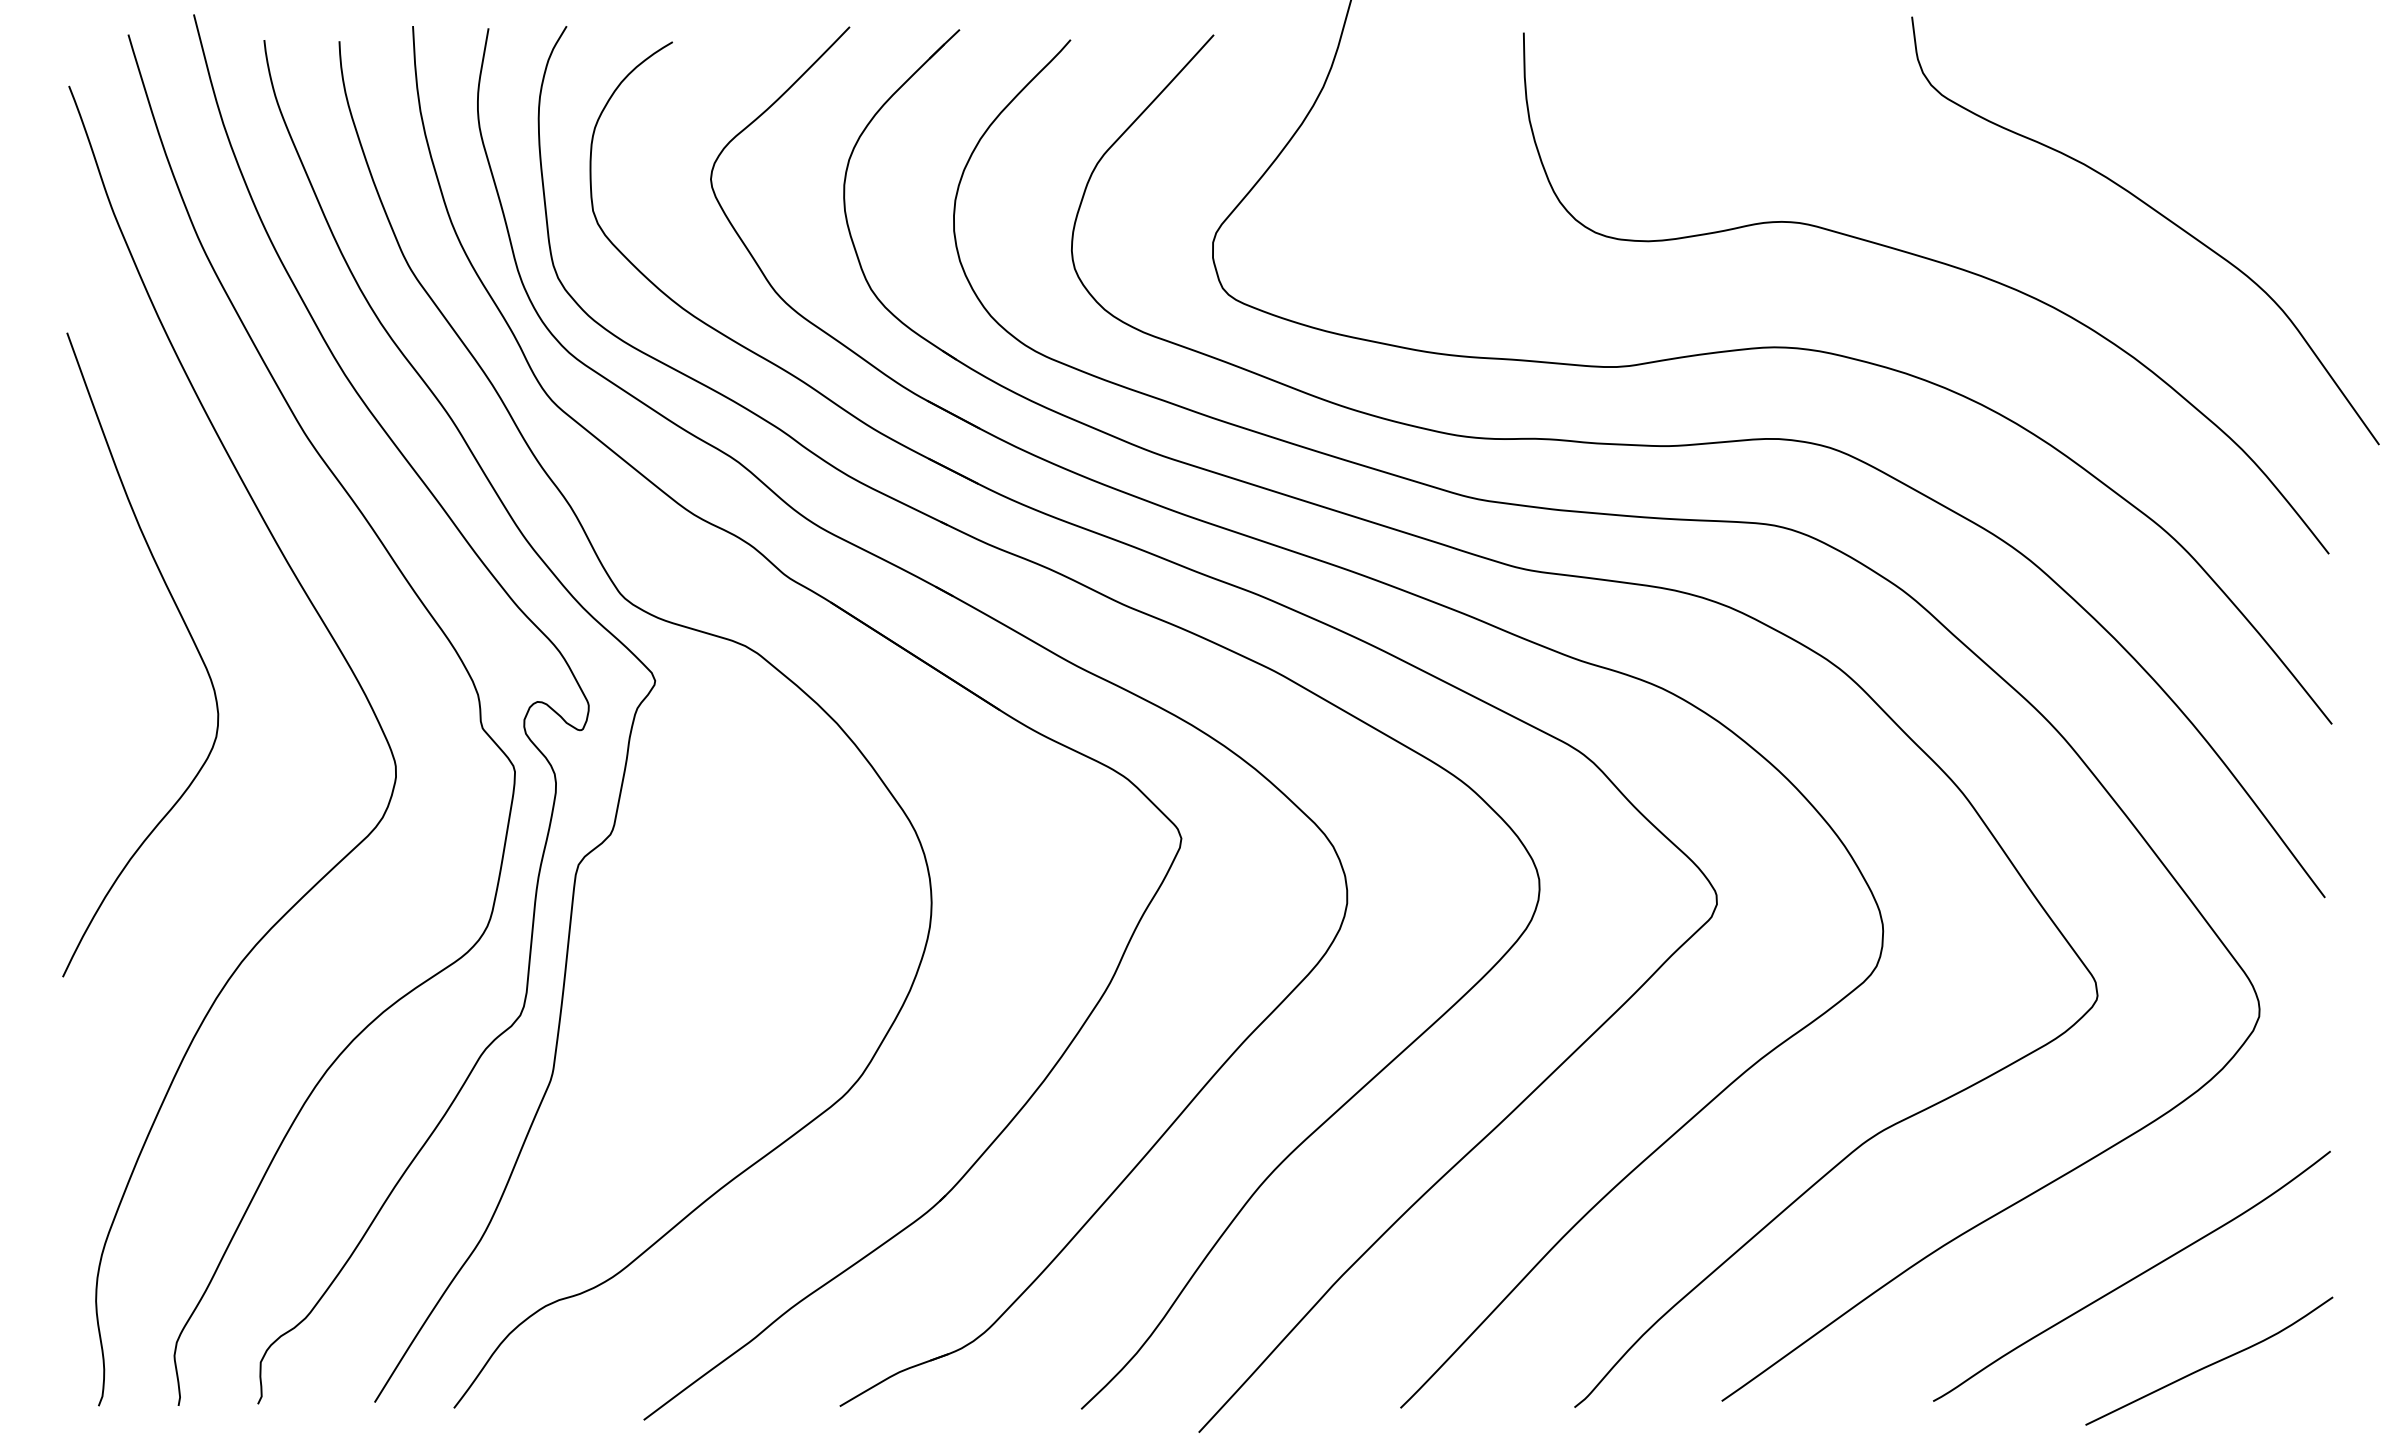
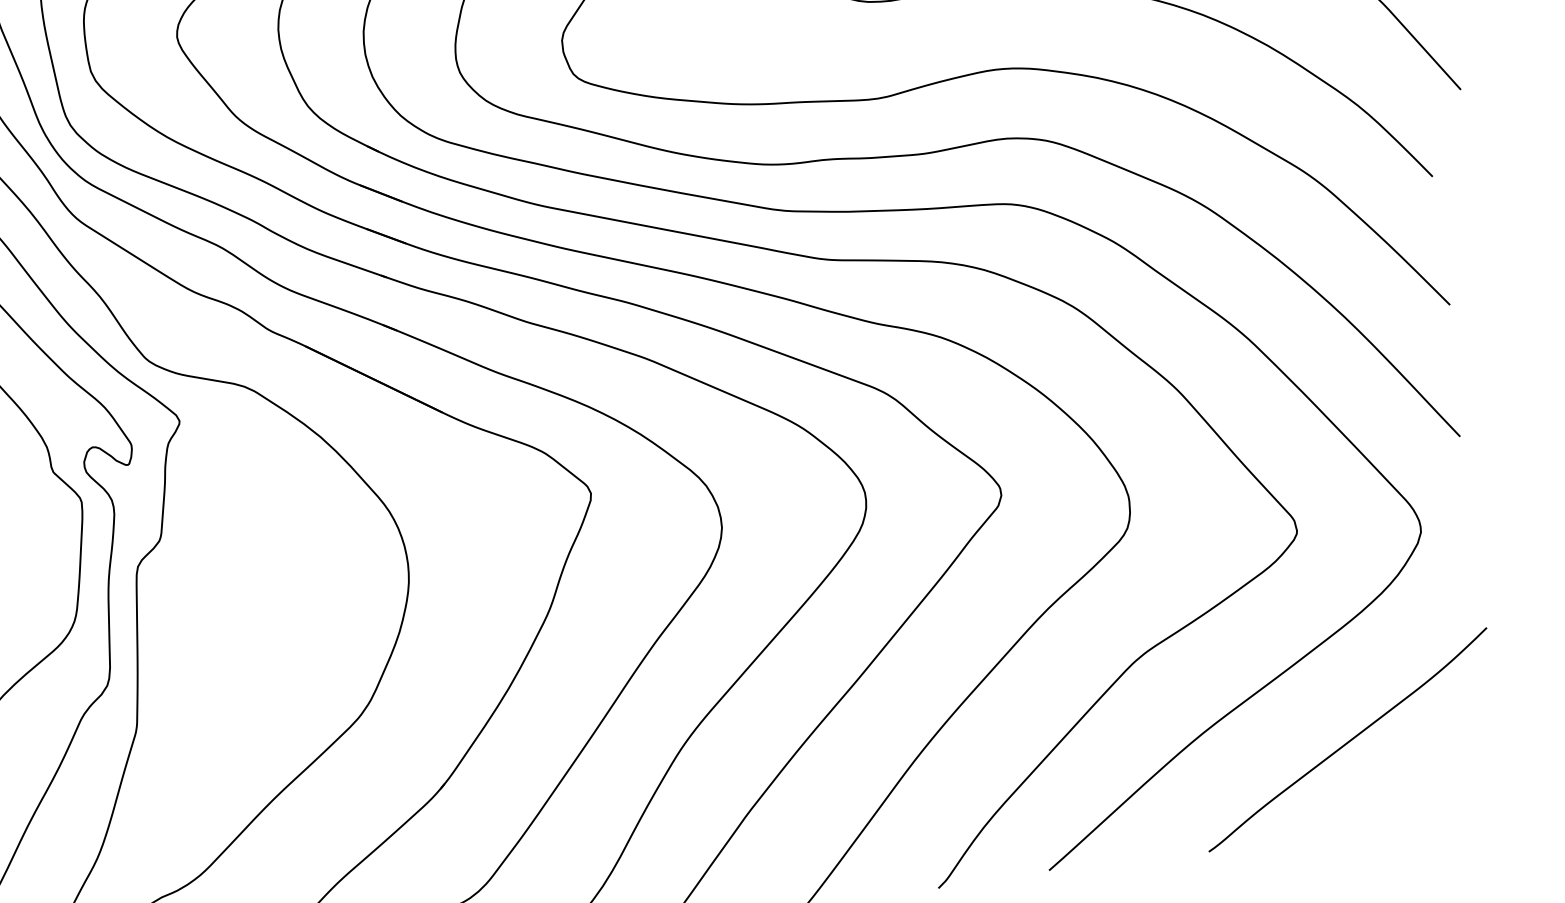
curve: (2211, 1363) -> (1415, 798), removed

